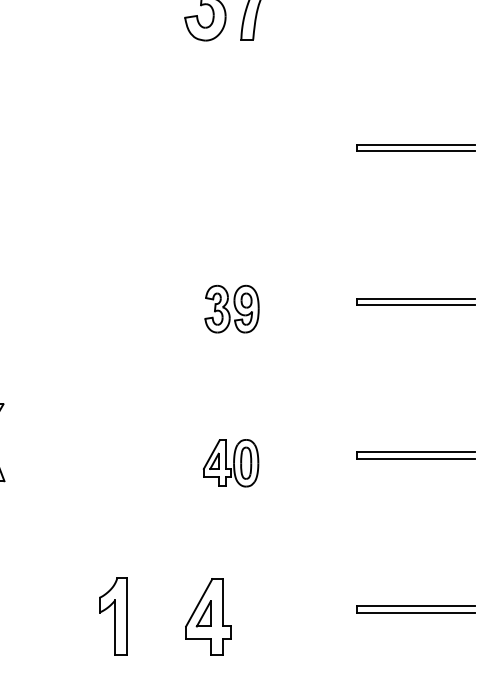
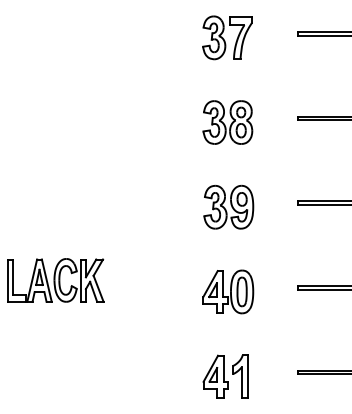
part: (229, 155) -> (227, 122), added
part: (231, 307) -> (228, 206), size x1.67
part: (231, 462) -> (228, 291), size x1.67
part: (113, 616) -> (240, 376), moved

